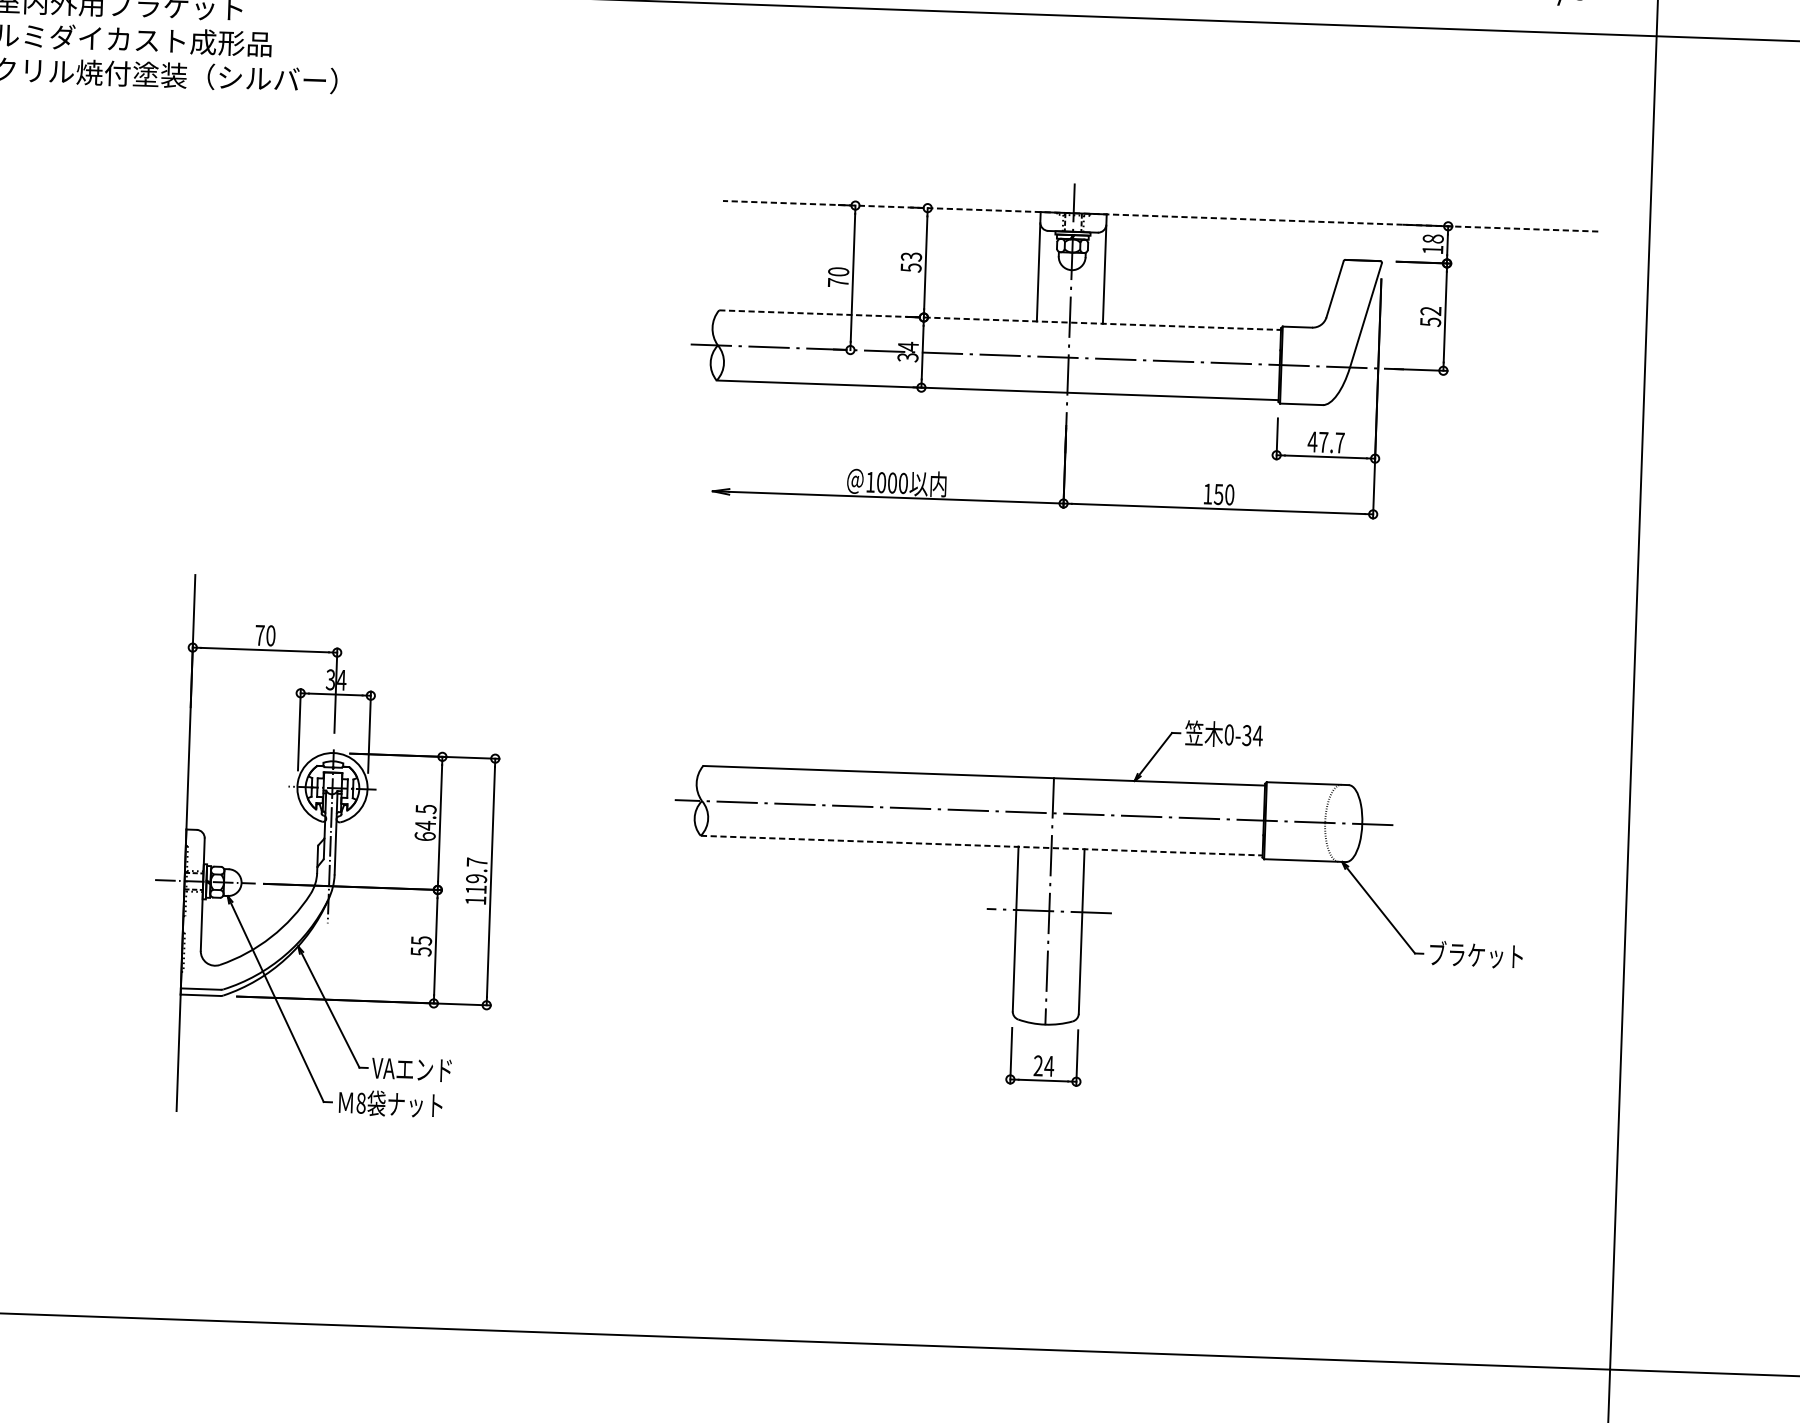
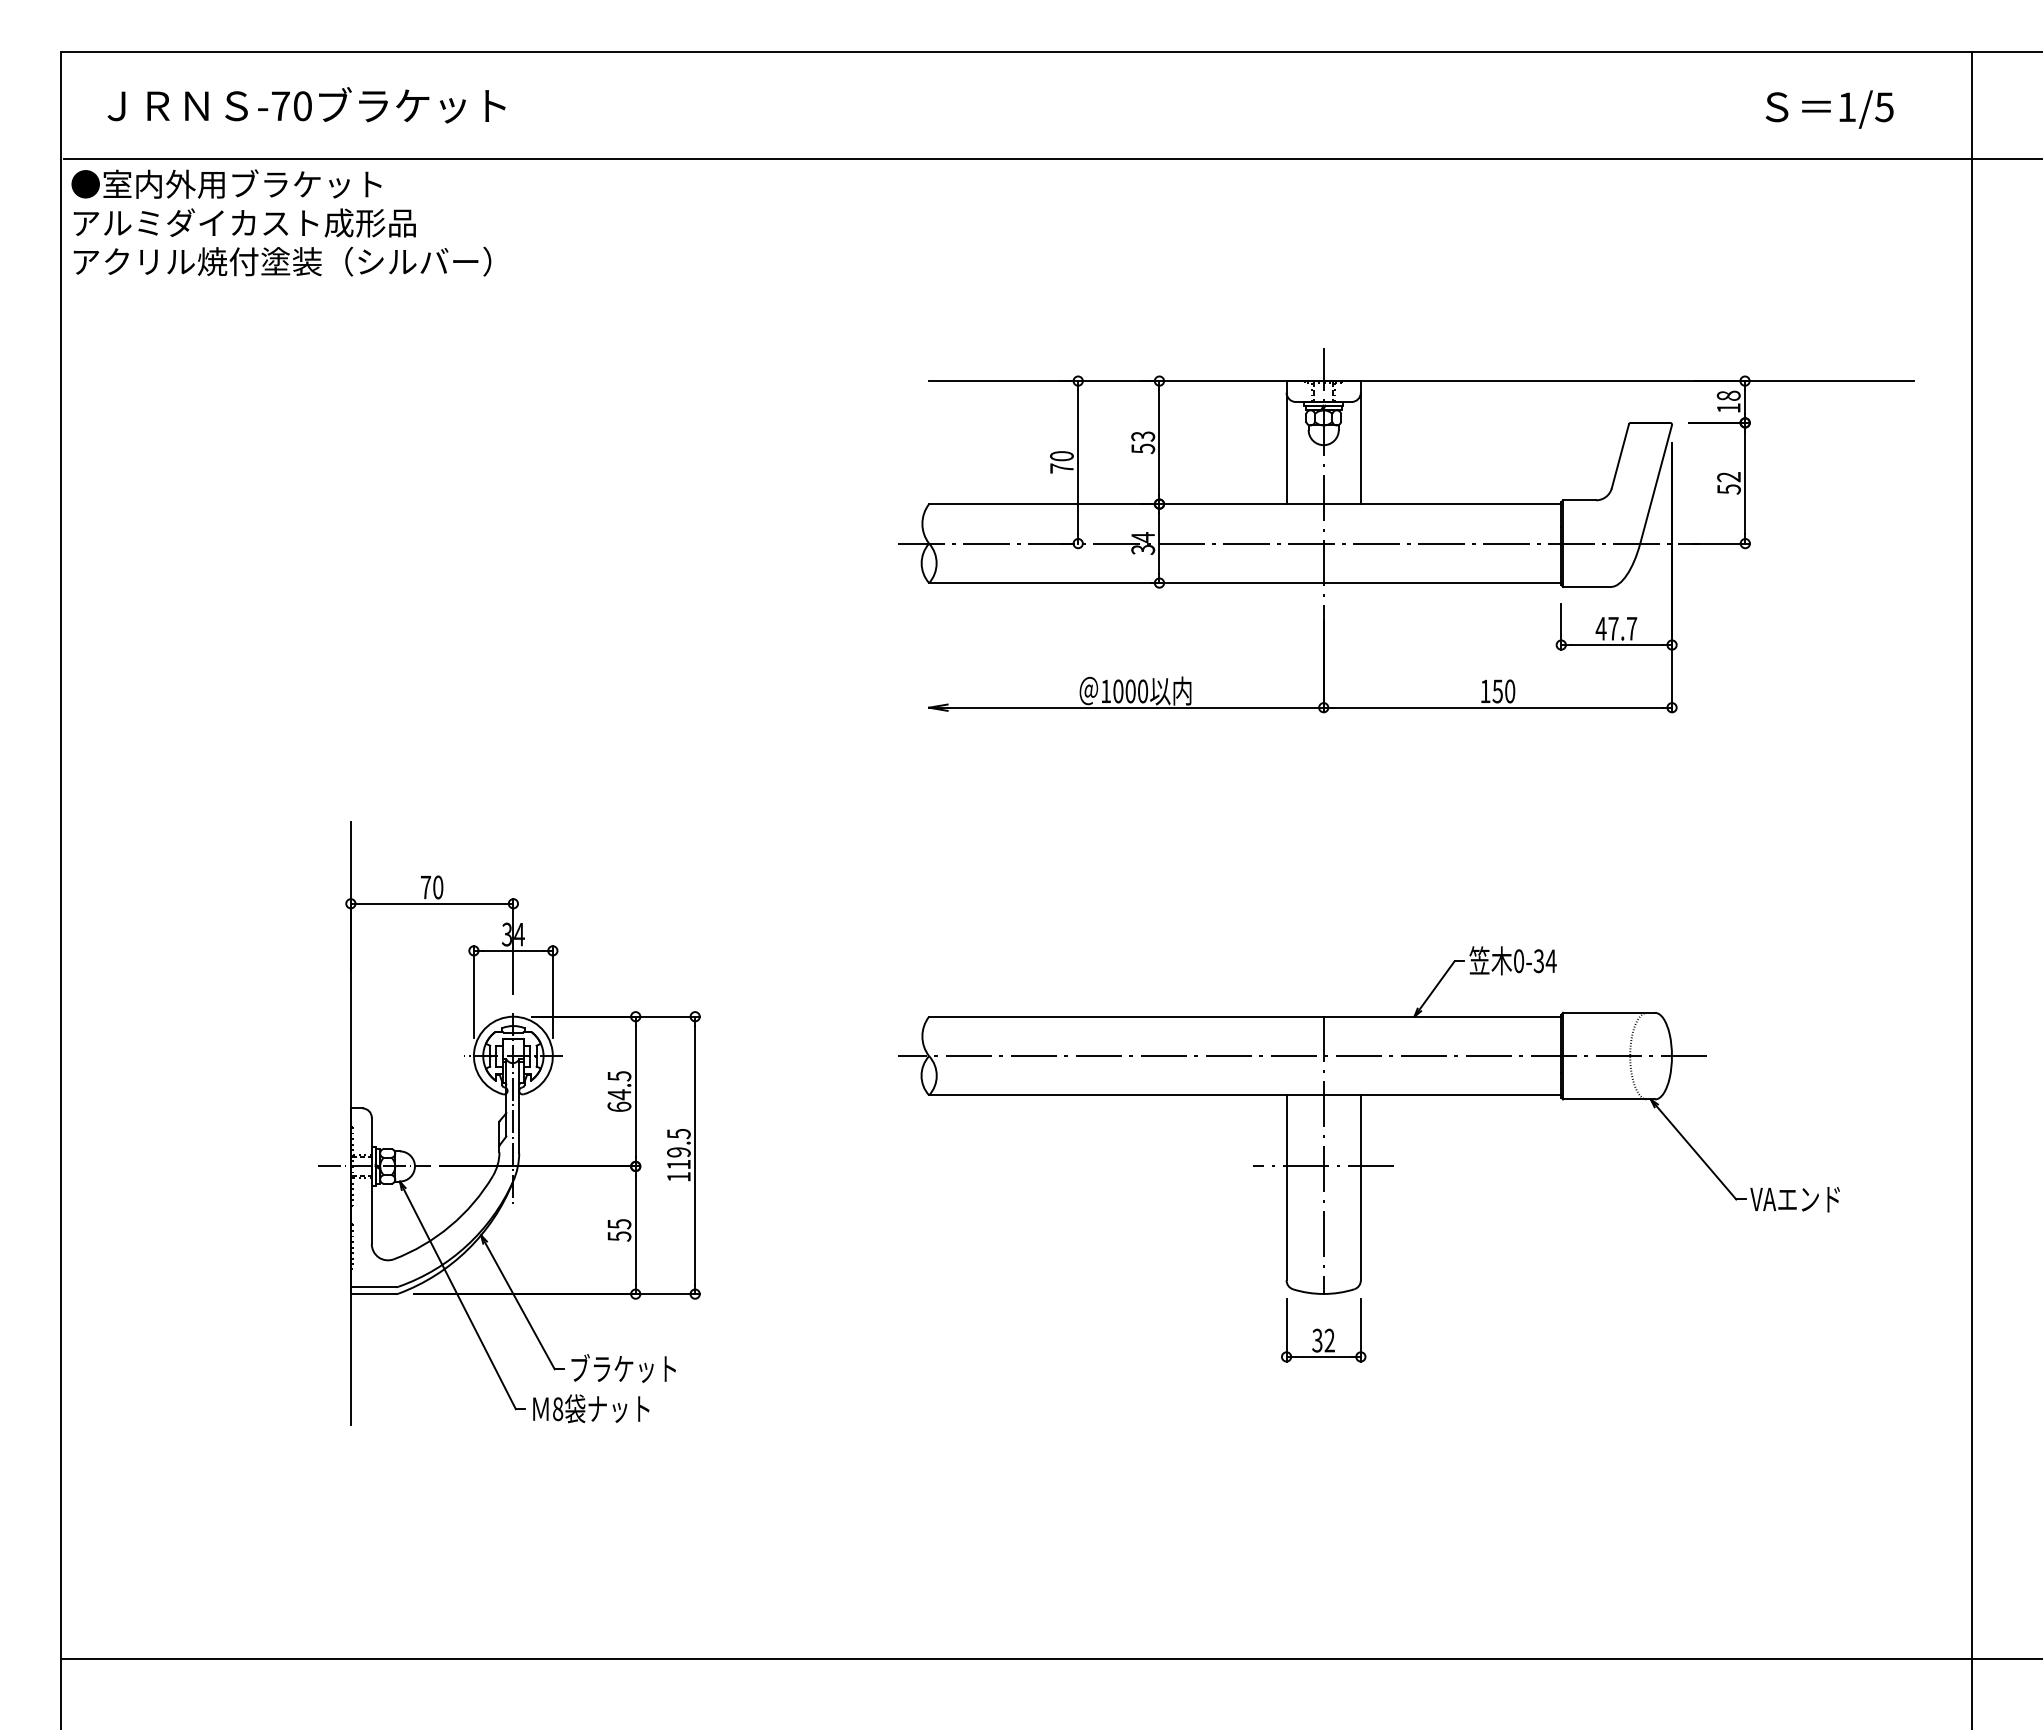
line: (1160, 216) -> (1421, 381), dashed -> solid
line: (1000, 320) -> (1245, 504), dashed -> solid
line: (982, 845) -> (1245, 1095), dashed -> solid
text: (476, 861) -> (678, 1133), 119.7 -> 119.5
text: (1474, 954) -> (1803, 1198), ブラケット -> VAエンド
text: (1043, 1065) -> (1323, 1340), 24 -> 32
text: (418, 1069) -> (621, 1368), VAエンド -> ブラケット

